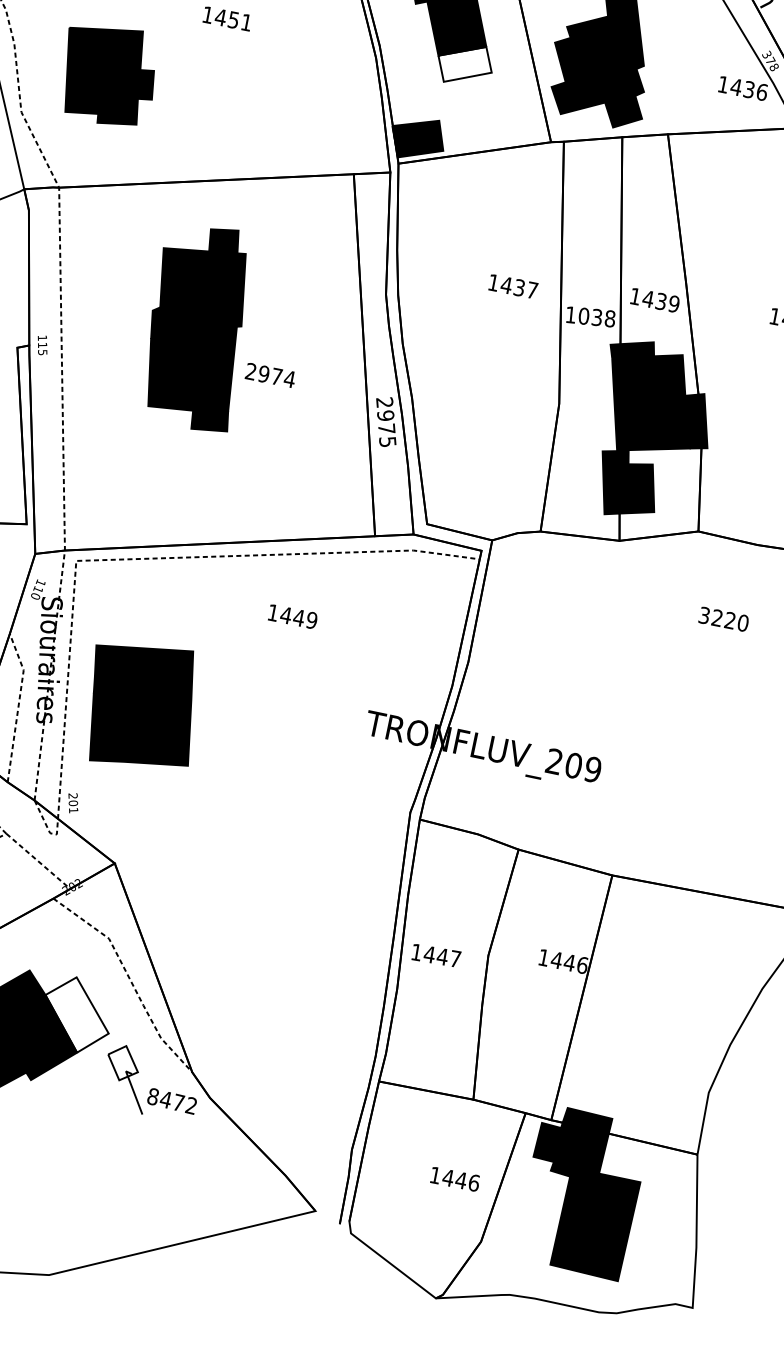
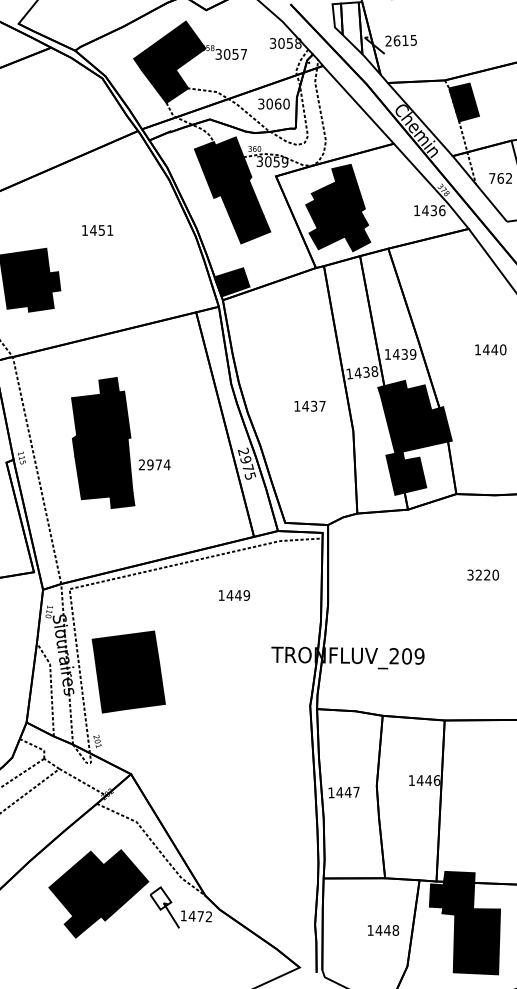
fill: (465, 63) -> (252, 229), added
text: (512, 285) -> (309, 405), moved
text: (583, 315) -> (357, 372), 1038 -> 1438
part: (224, 330) -> (120, 442), moved
text: (293, 616) -> (234, 595), moved
text: (723, 618) -> (482, 574), moved
fill: (76, 1014) -> (125, 873), added
text: (152, 1096) -> (183, 915), 8472 -> 1472
text: (473, 1182) -> (395, 930), 1446 -> 1448

